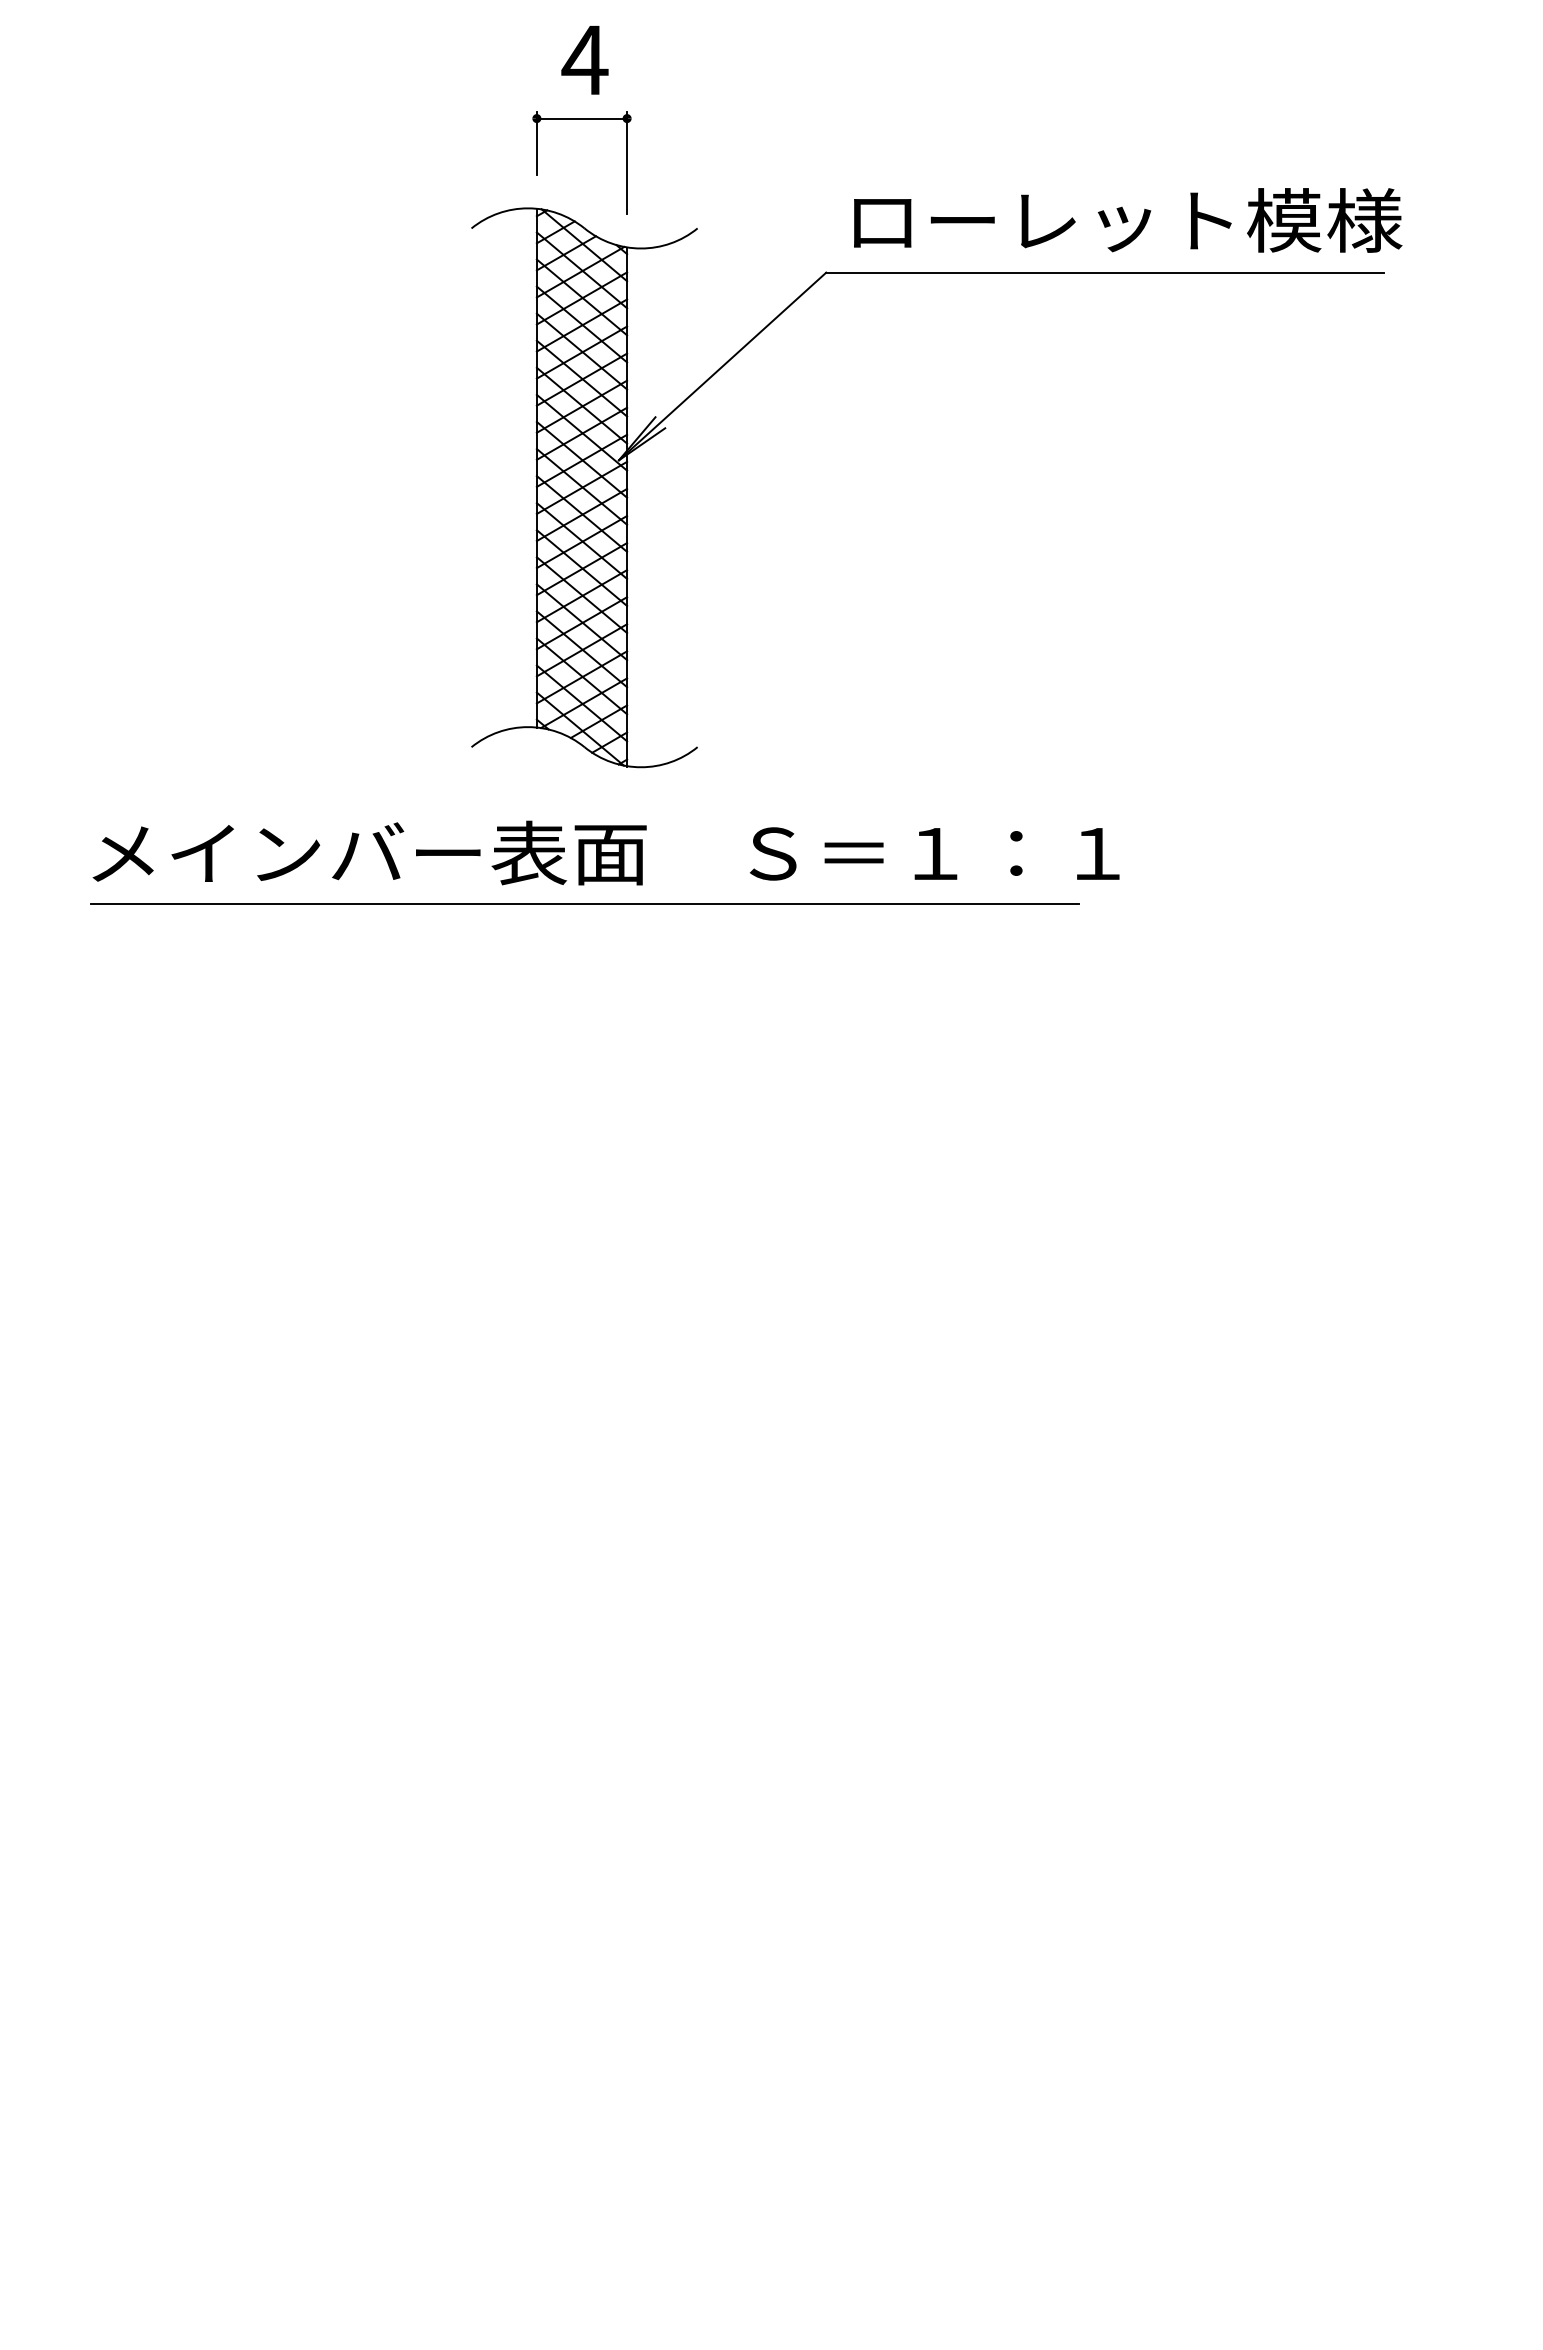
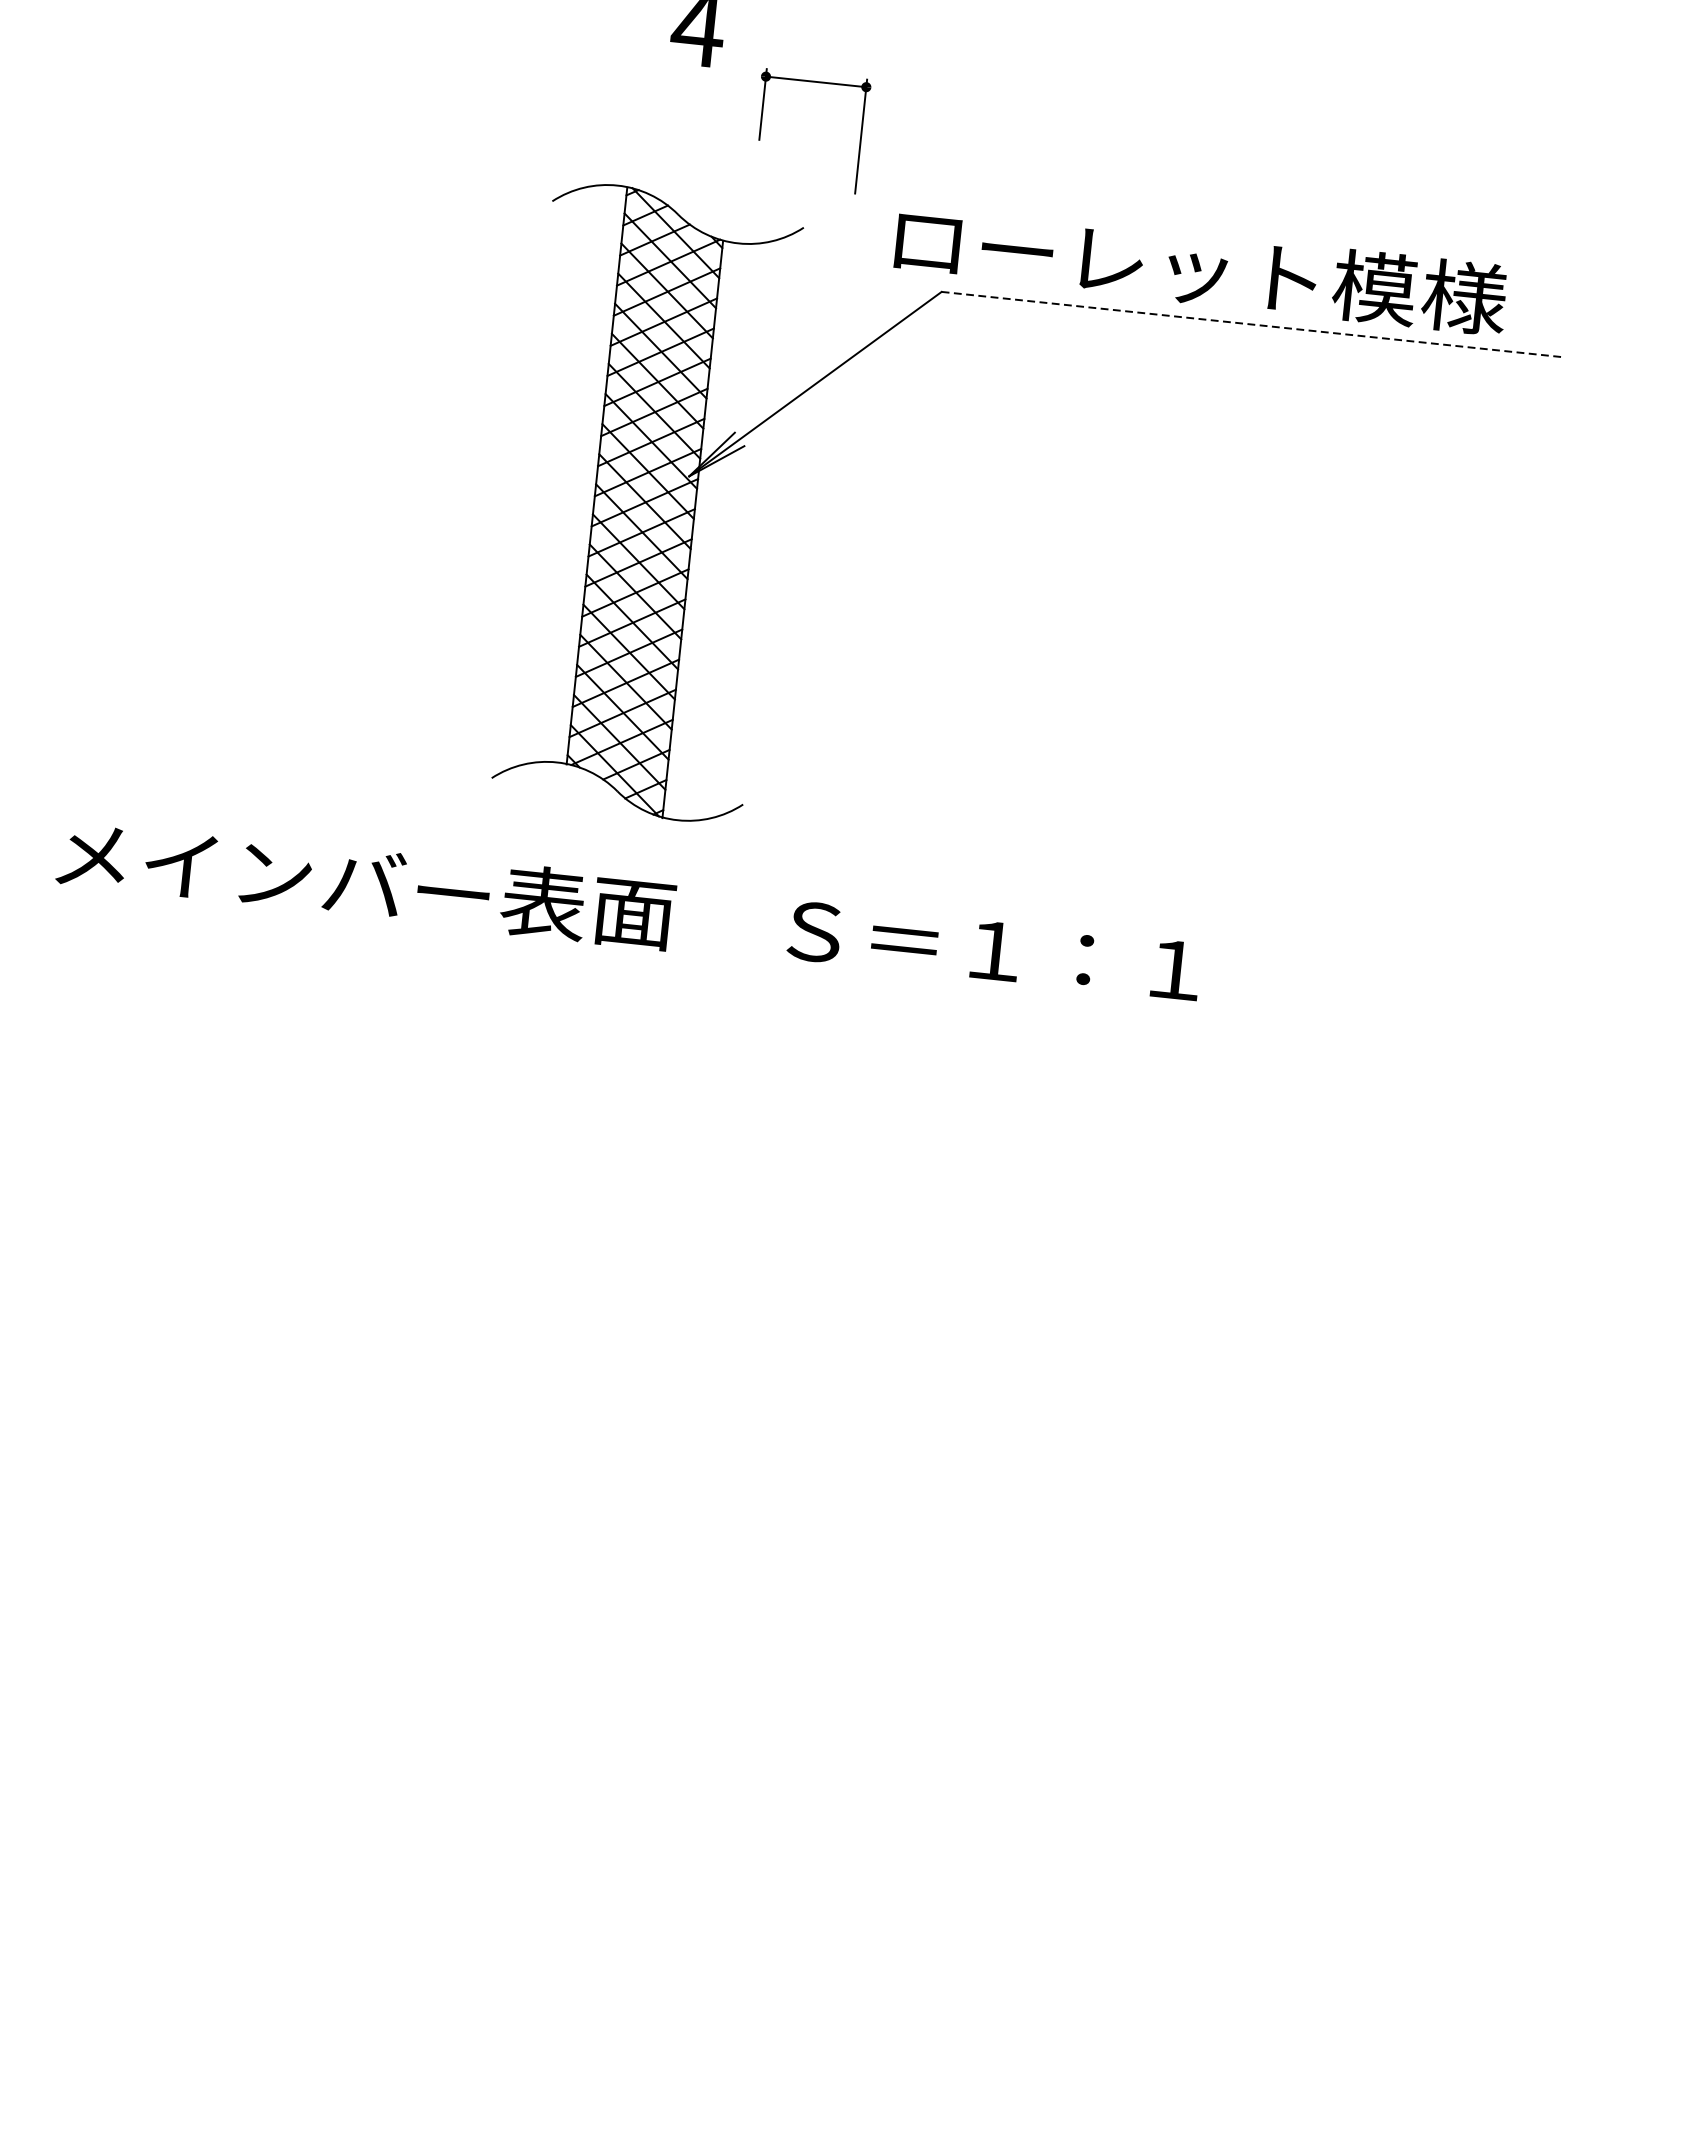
part: (581, 119) -> (815, 82), moved
text: (1128, 220) -> (1201, 269), moved
line: (1104, 272) -> (1251, 324), solid -> dashed
line: (585, 904) -> (600, 966), removed

